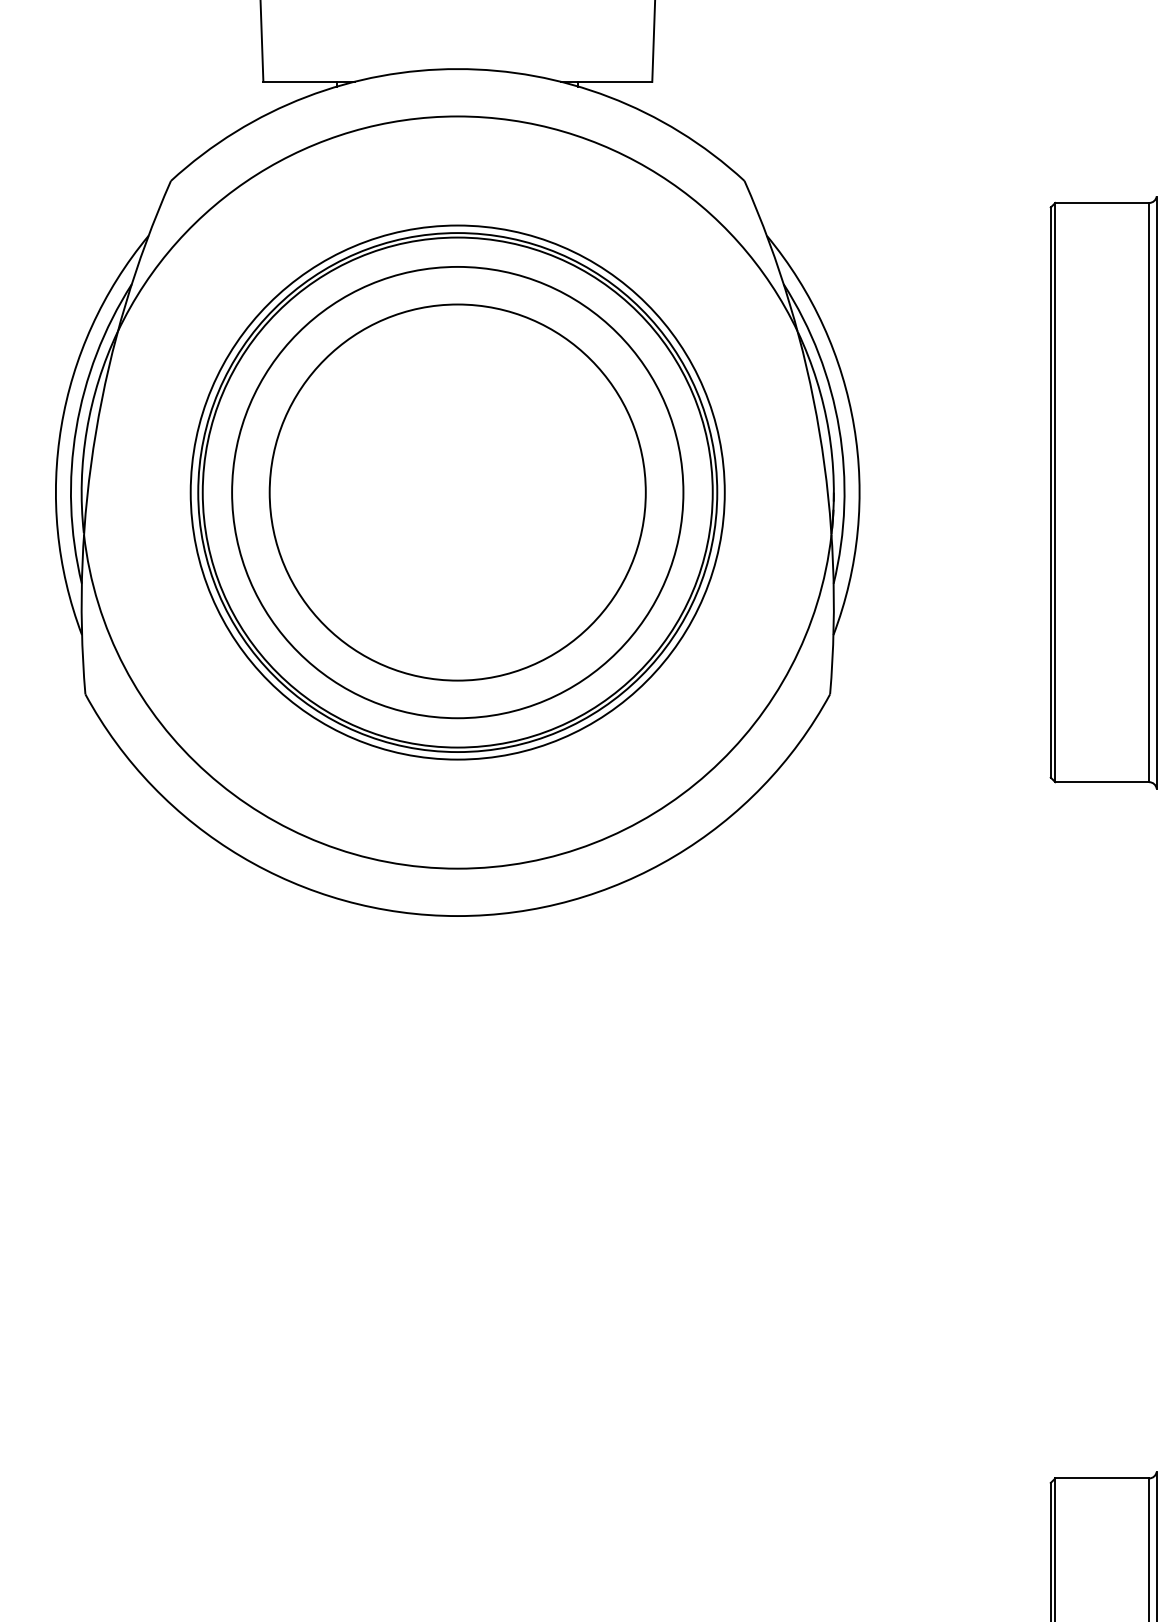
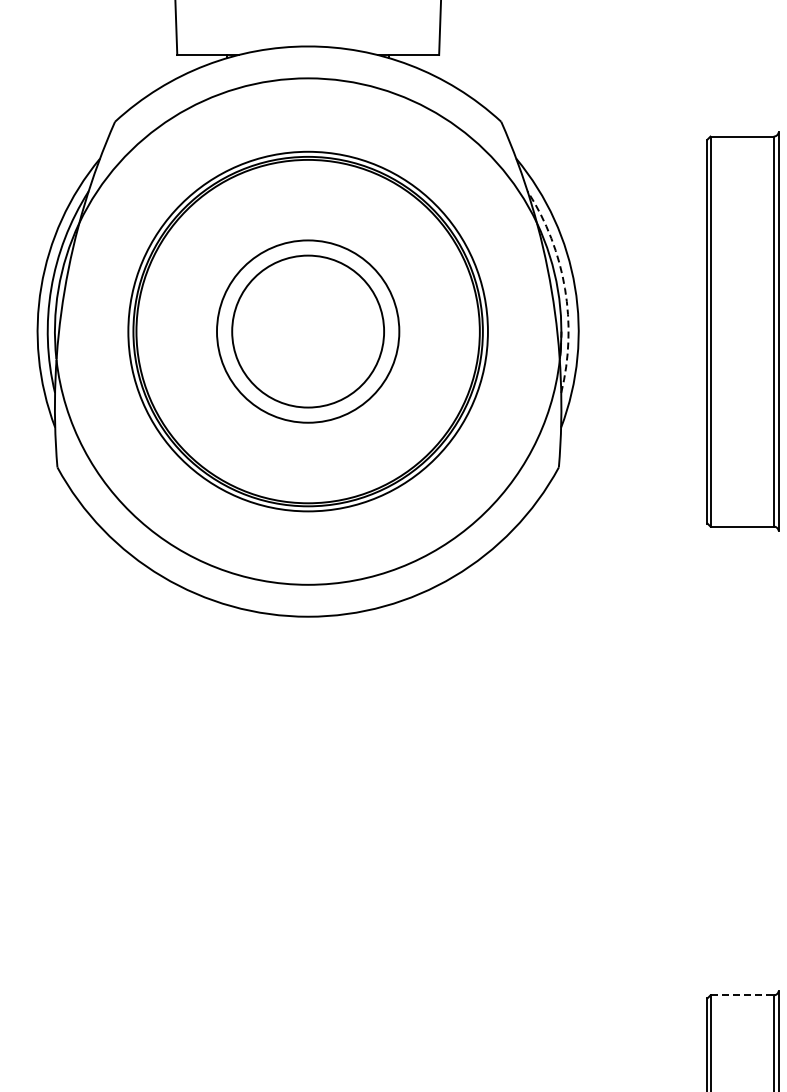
arc: (839, 428) -> (565, 288), solid -> dashed
circle: (456, 492) -> (307, 331), size x0.6
circle: (458, 492) -> (308, 331), size x0.6
line: (1102, 1478) -> (742, 995), solid -> dashed

